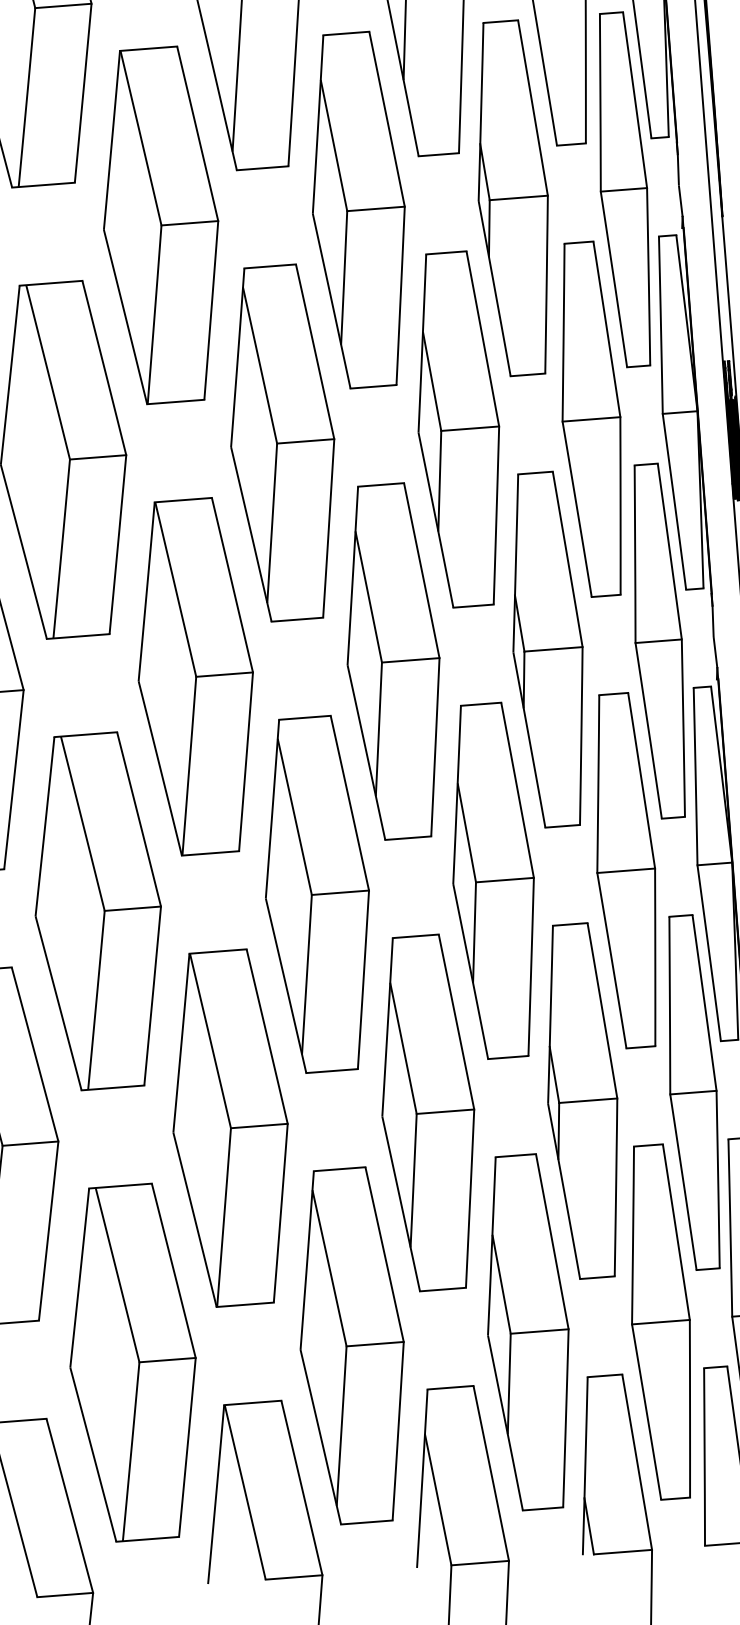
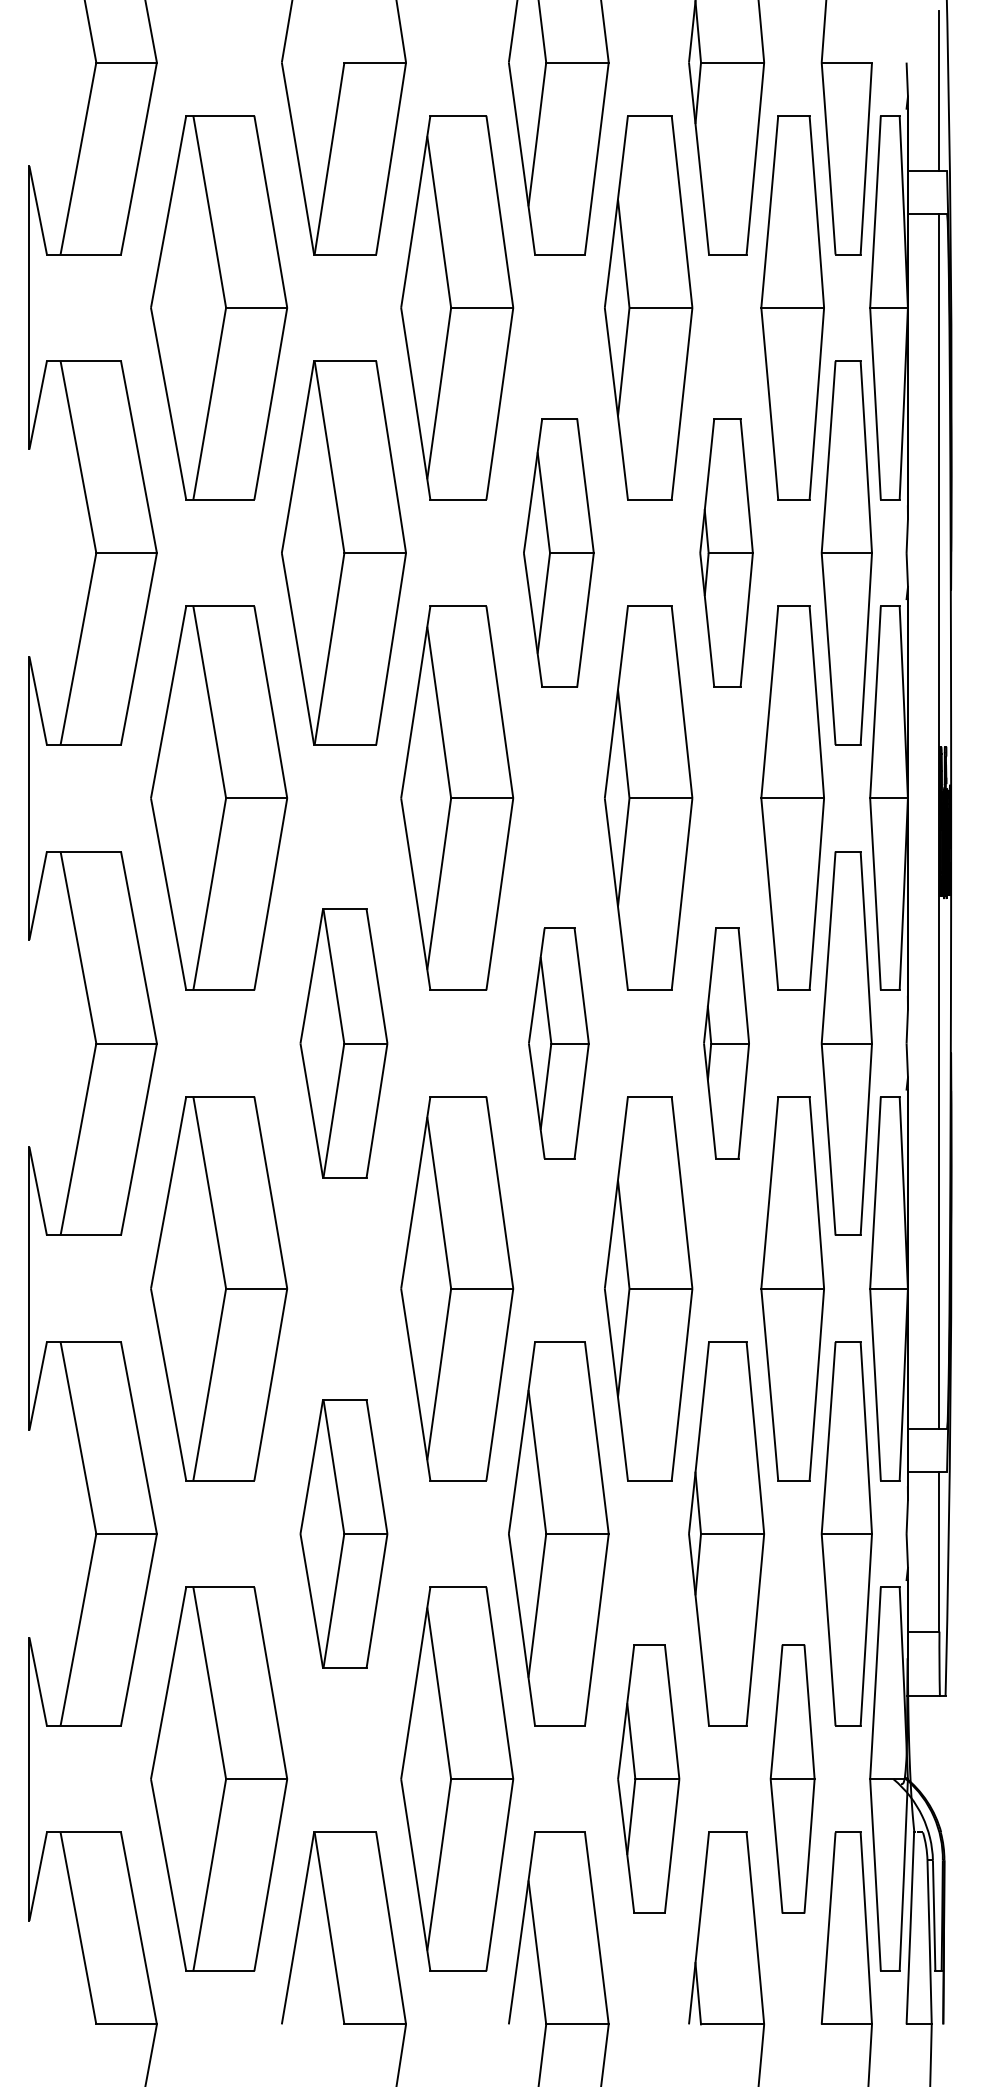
part: (513, 197) -> (726, 552), size x0.7
part: (358, 209) -> (558, 552), size x0.7
part: (547, 649) -> (726, 1043), size x0.6
part: (393, 661) -> (558, 1043), size x0.6
part: (195, 676) -> (343, 1043), size x0.7
part: (230, 1127) -> (343, 1533), size x0.7
part: (660, 1321) -> (792, 1778), size x0.7
part: (528, 1331) -> (648, 1778), size x0.7

